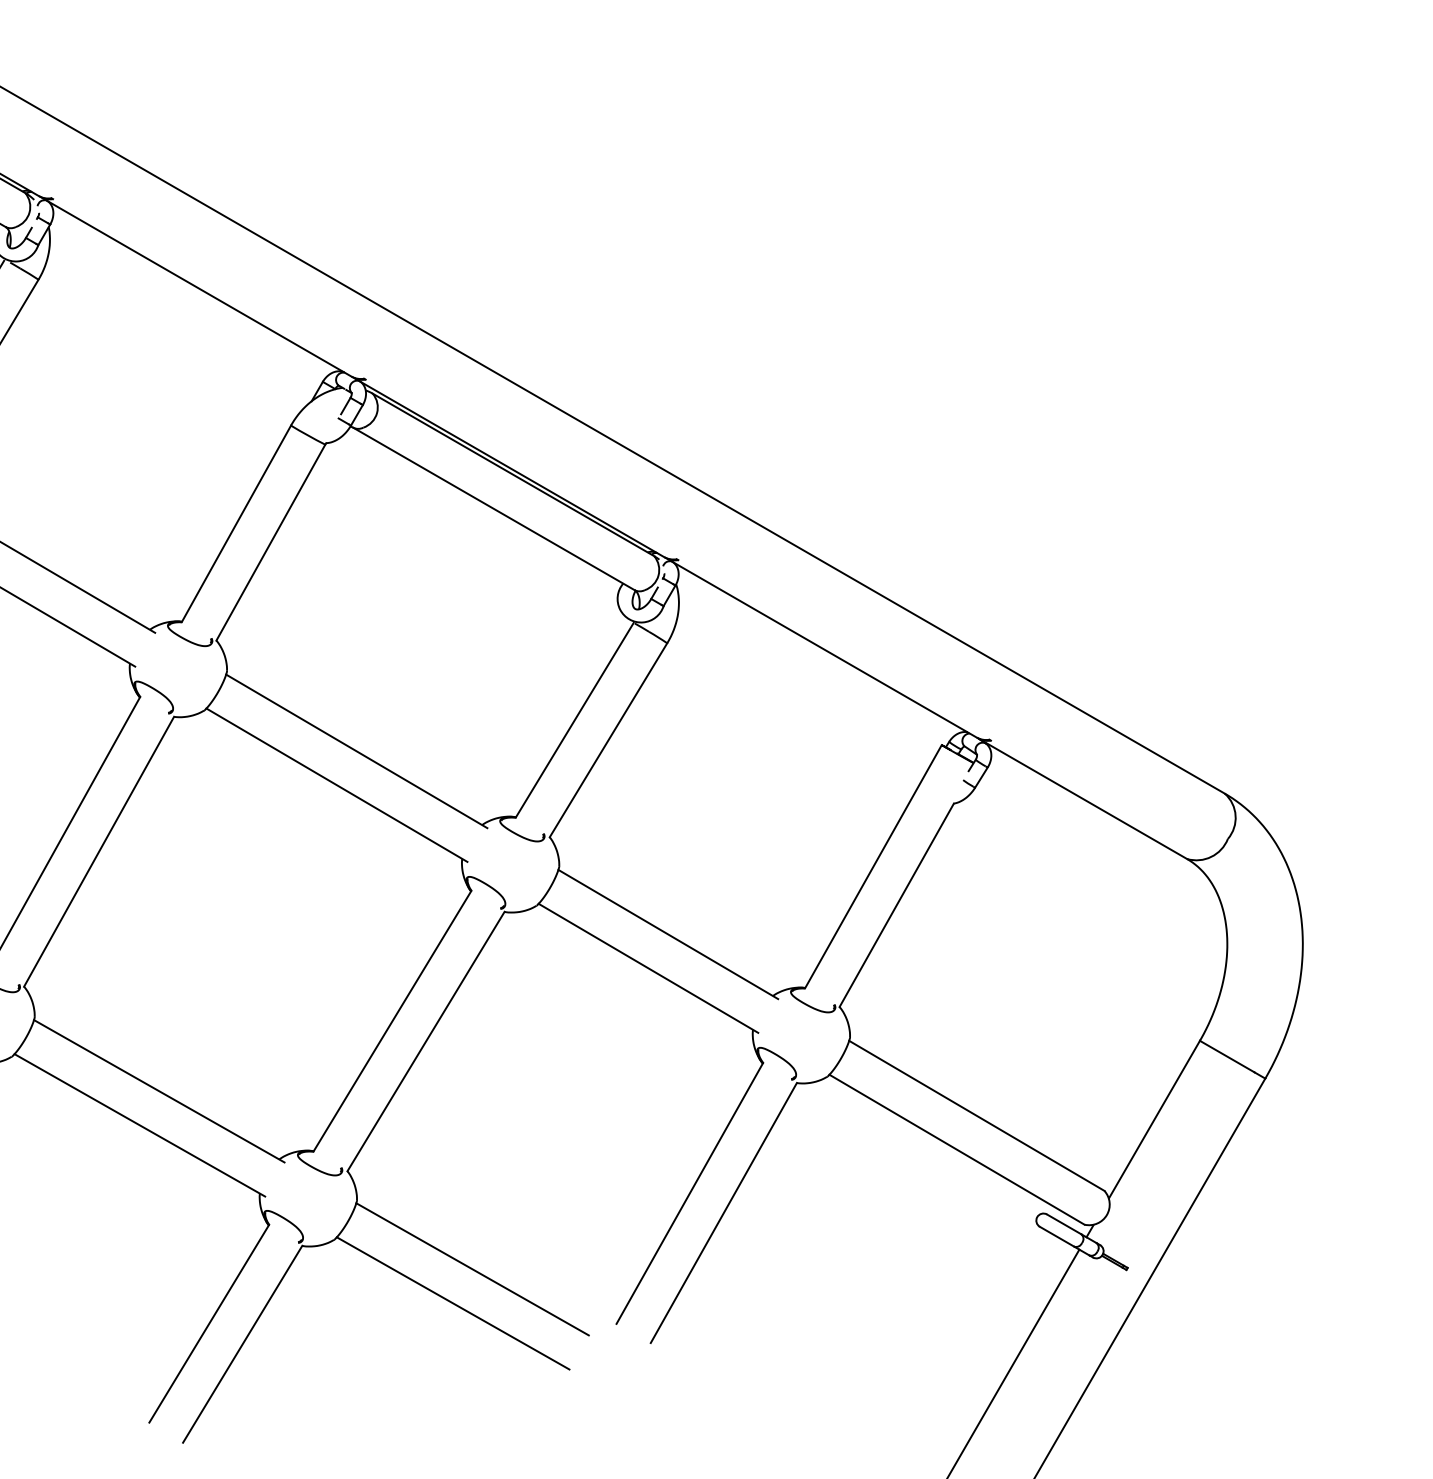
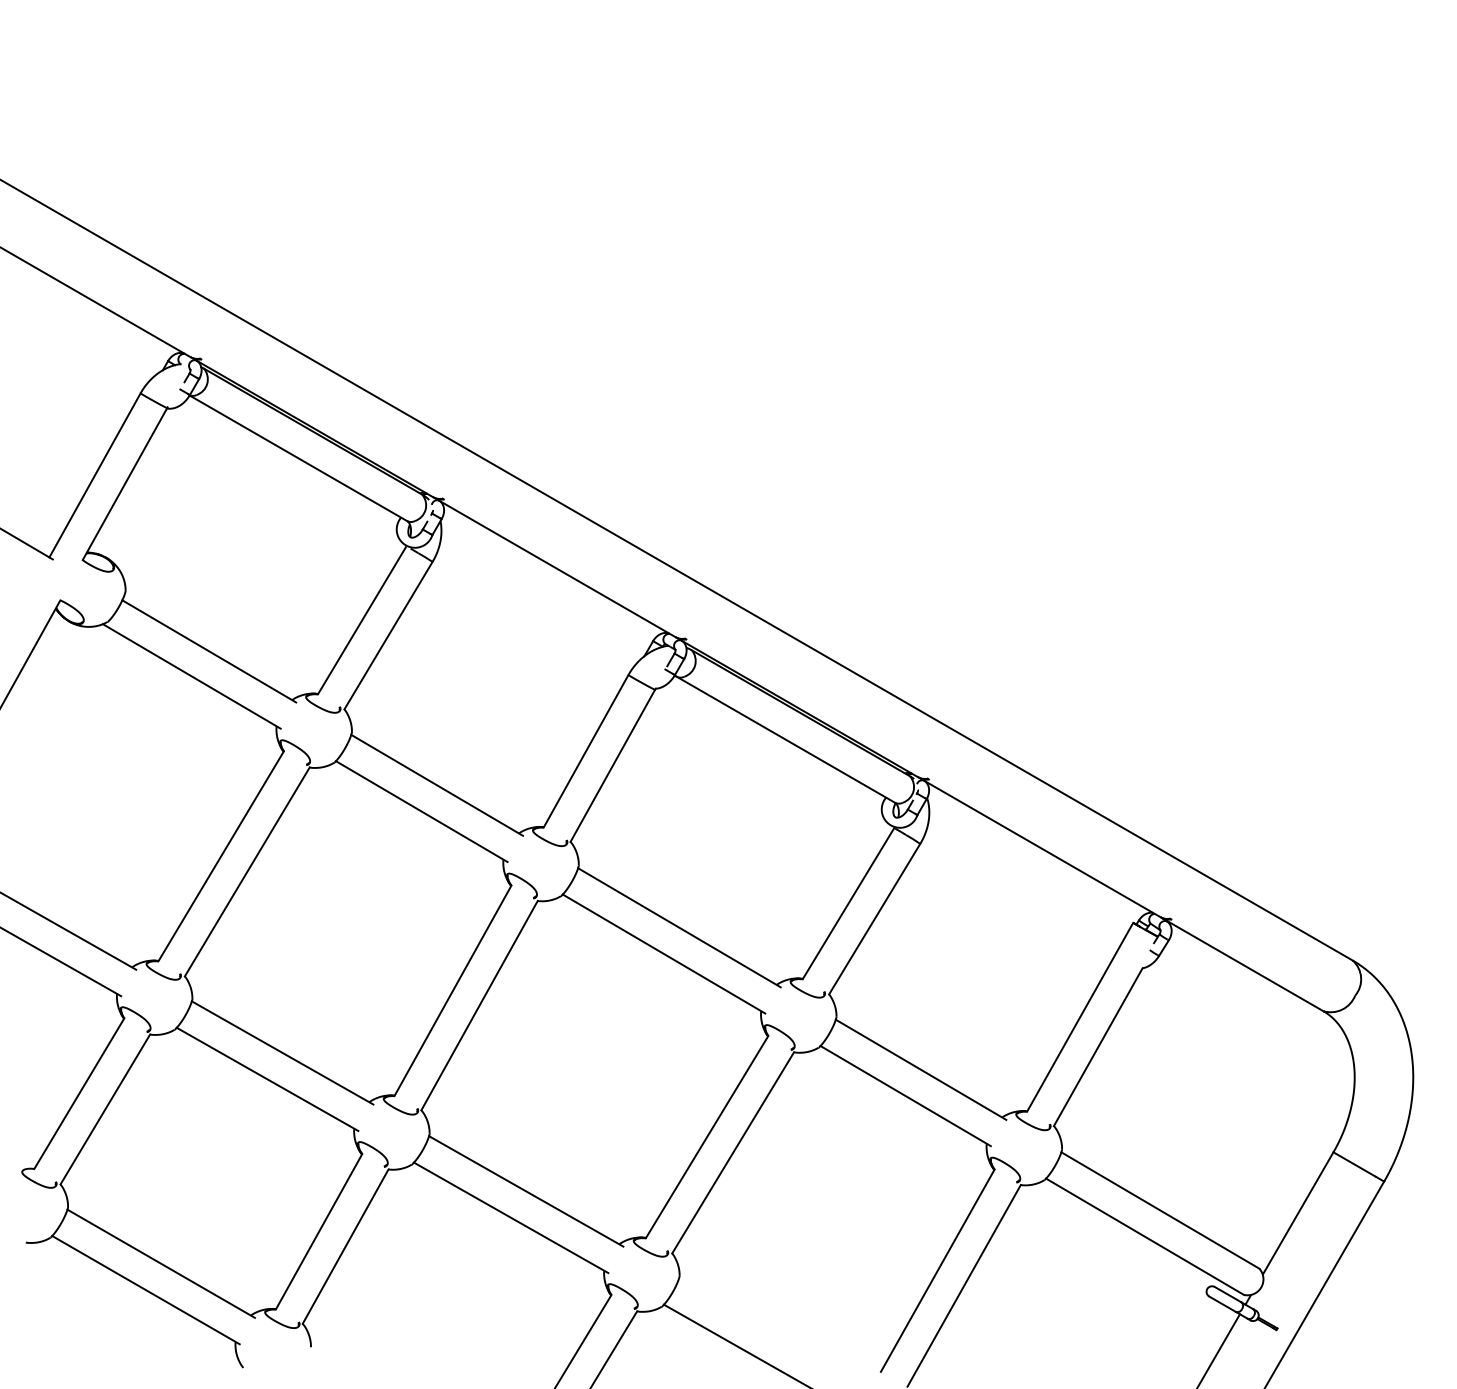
line: (472, 1269) -> (769, 1329), removed

